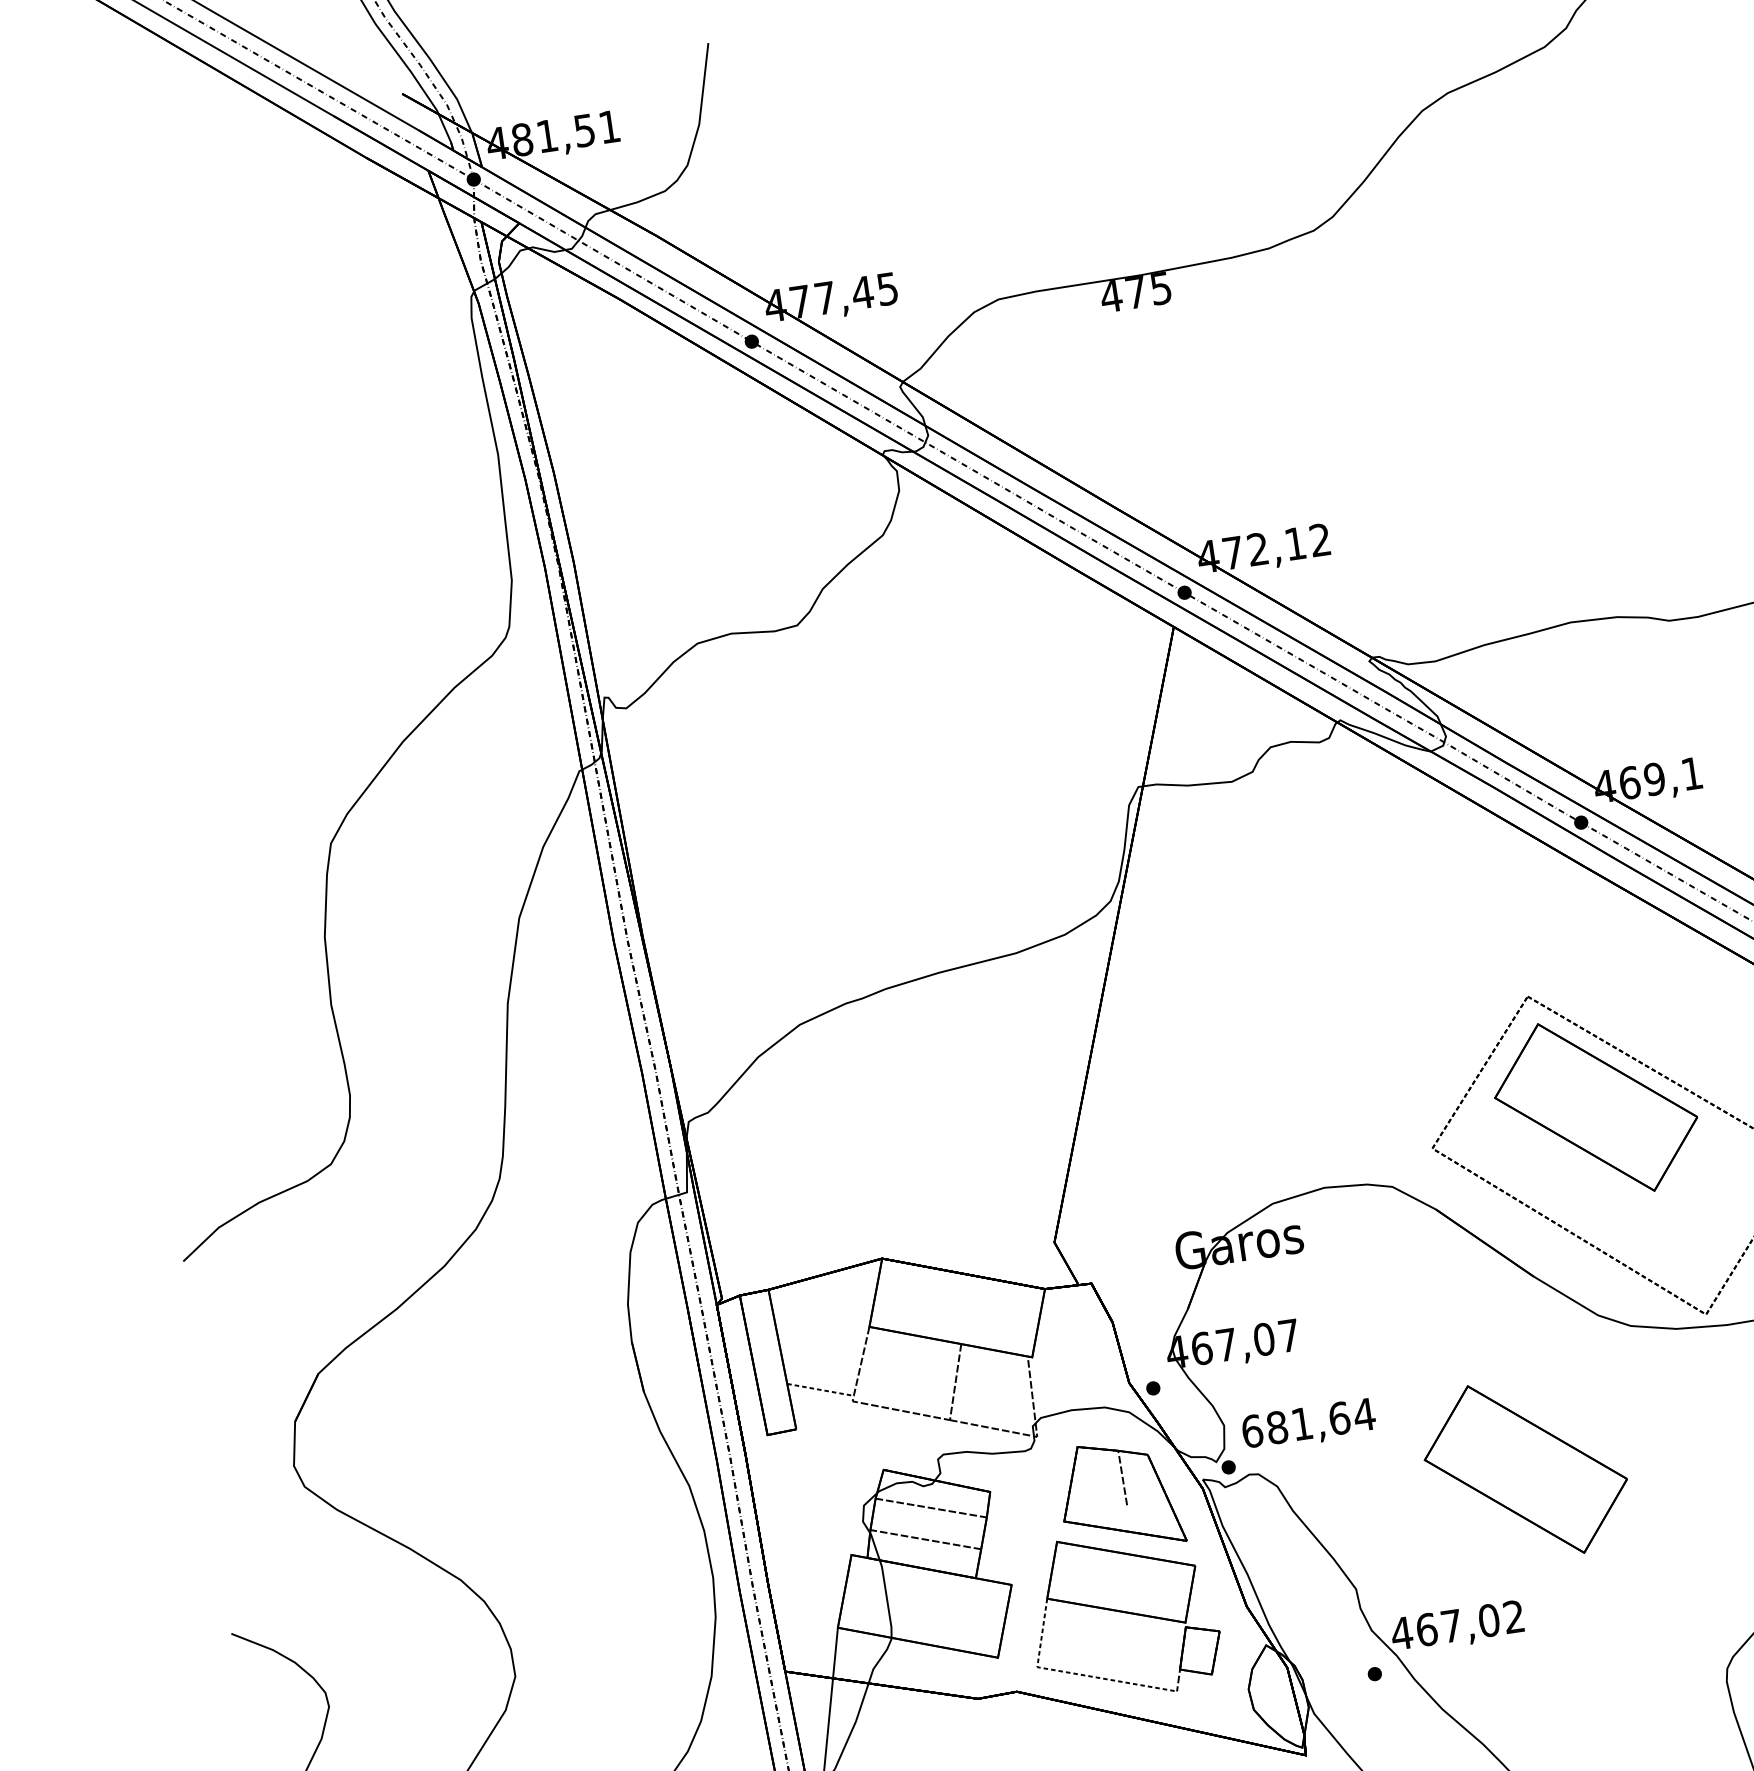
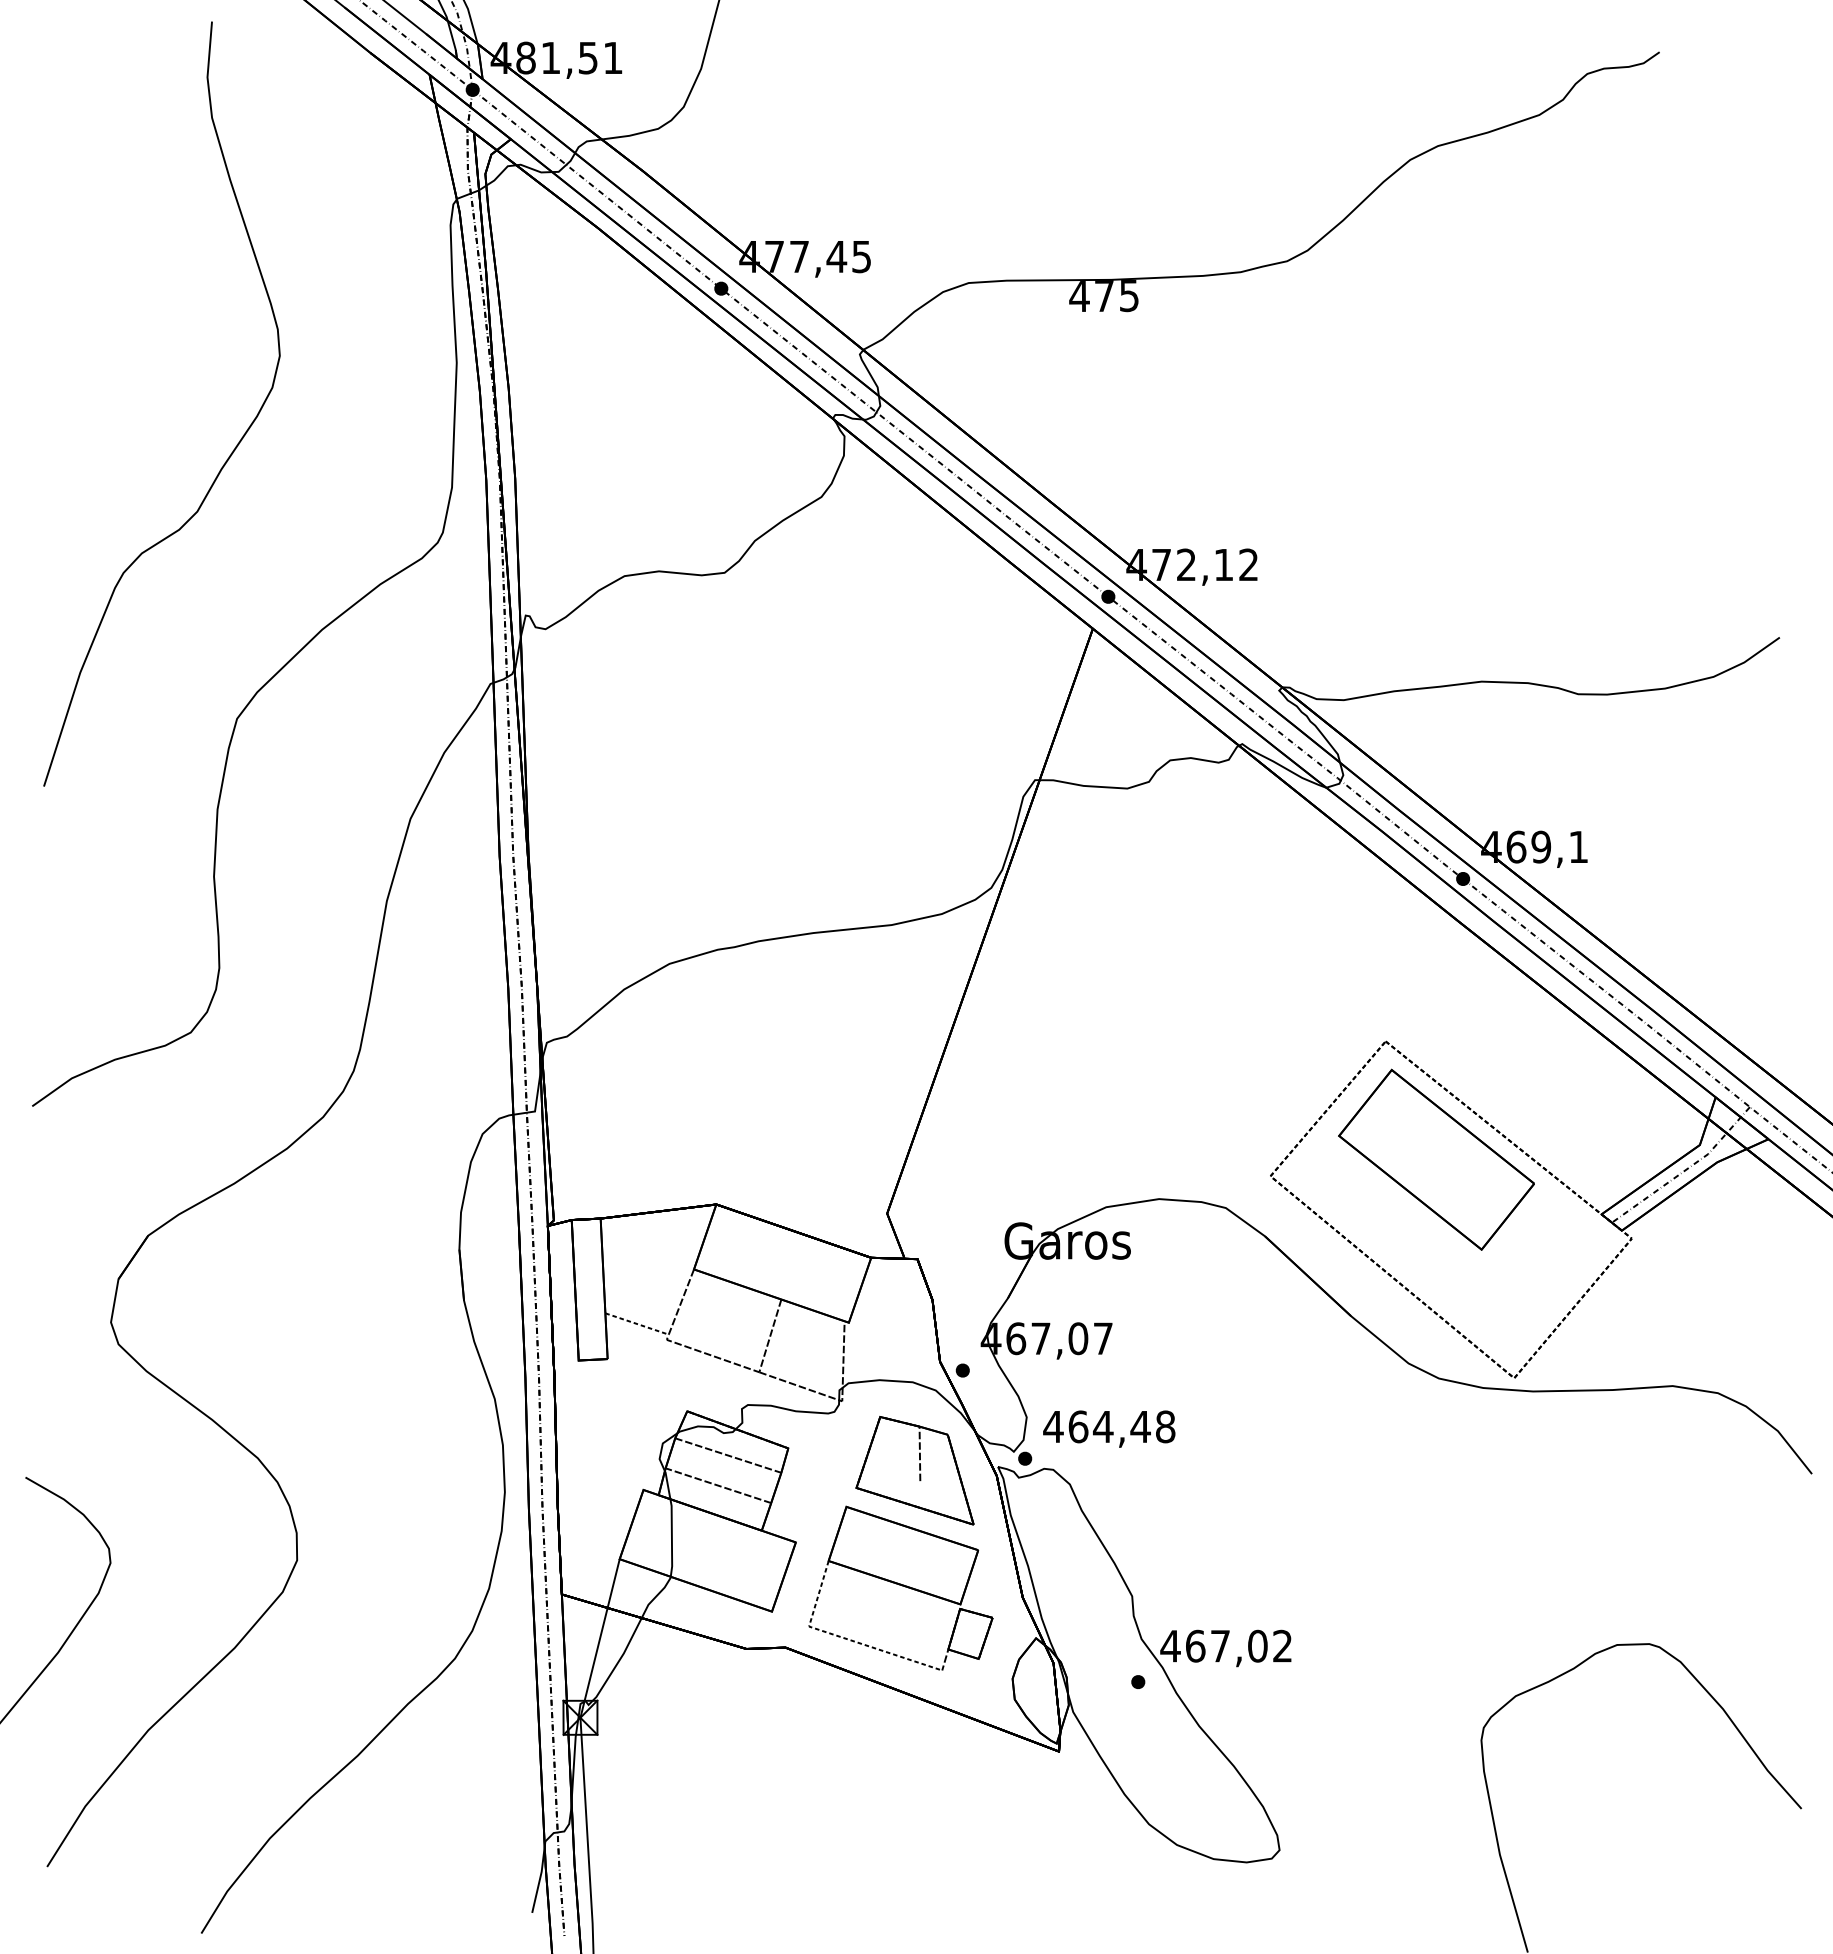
curve: (287, 574) -> (233, 449), added
text: (1308, 1422) -> (1109, 1426), 681,64 -> 464,48
part: (1525, 1469) -> (1315, 1503), removed

